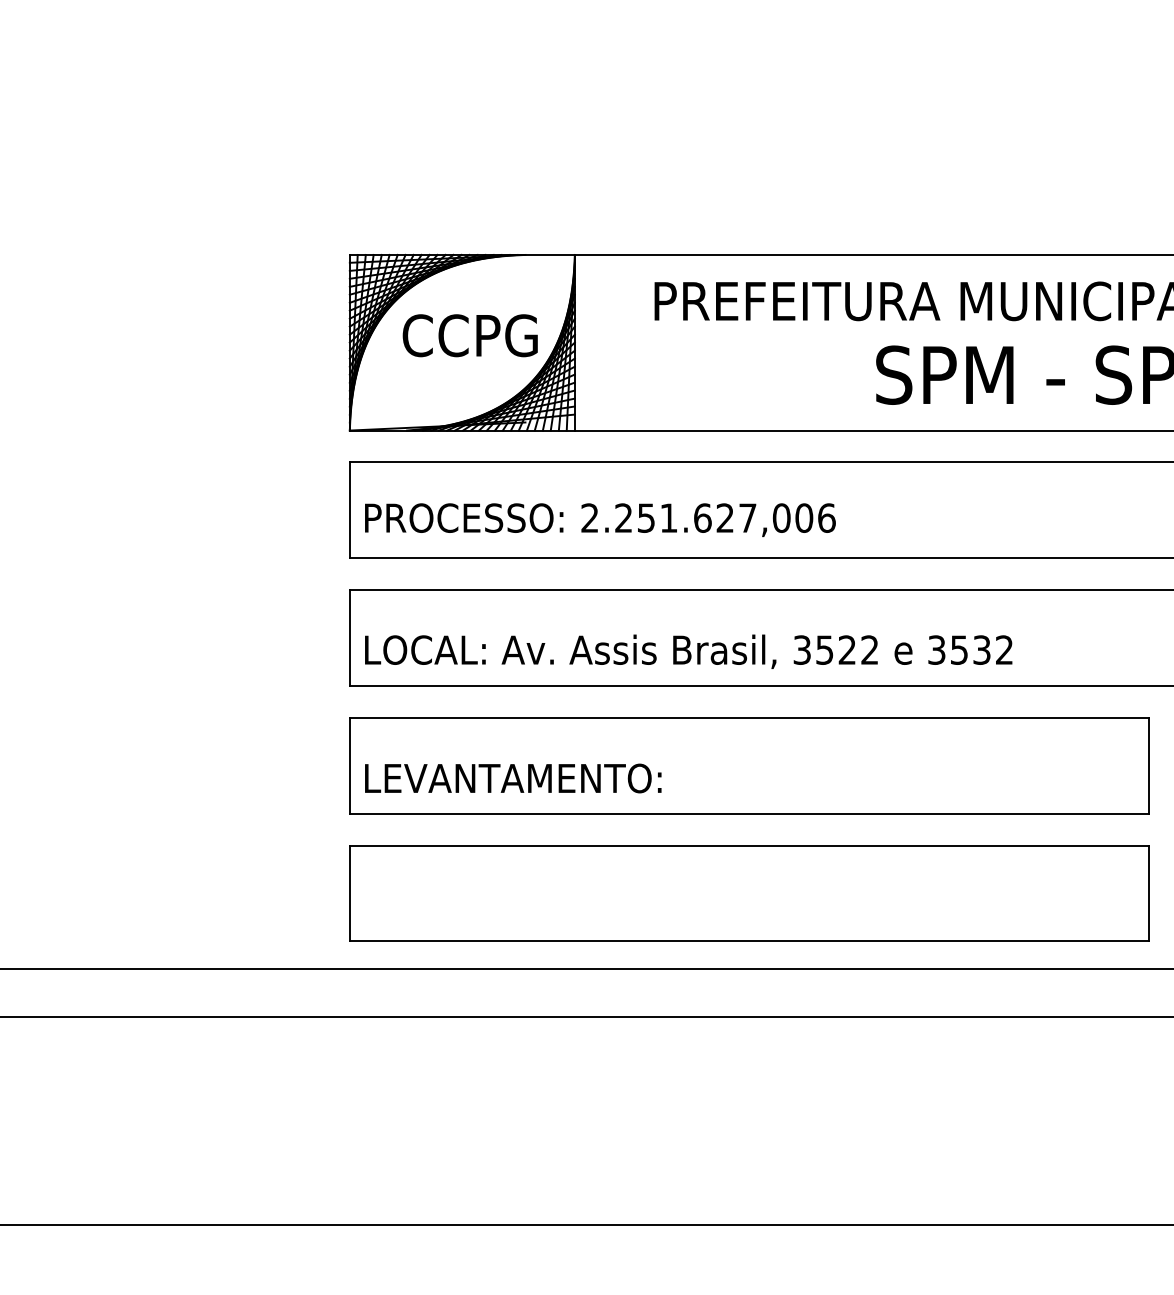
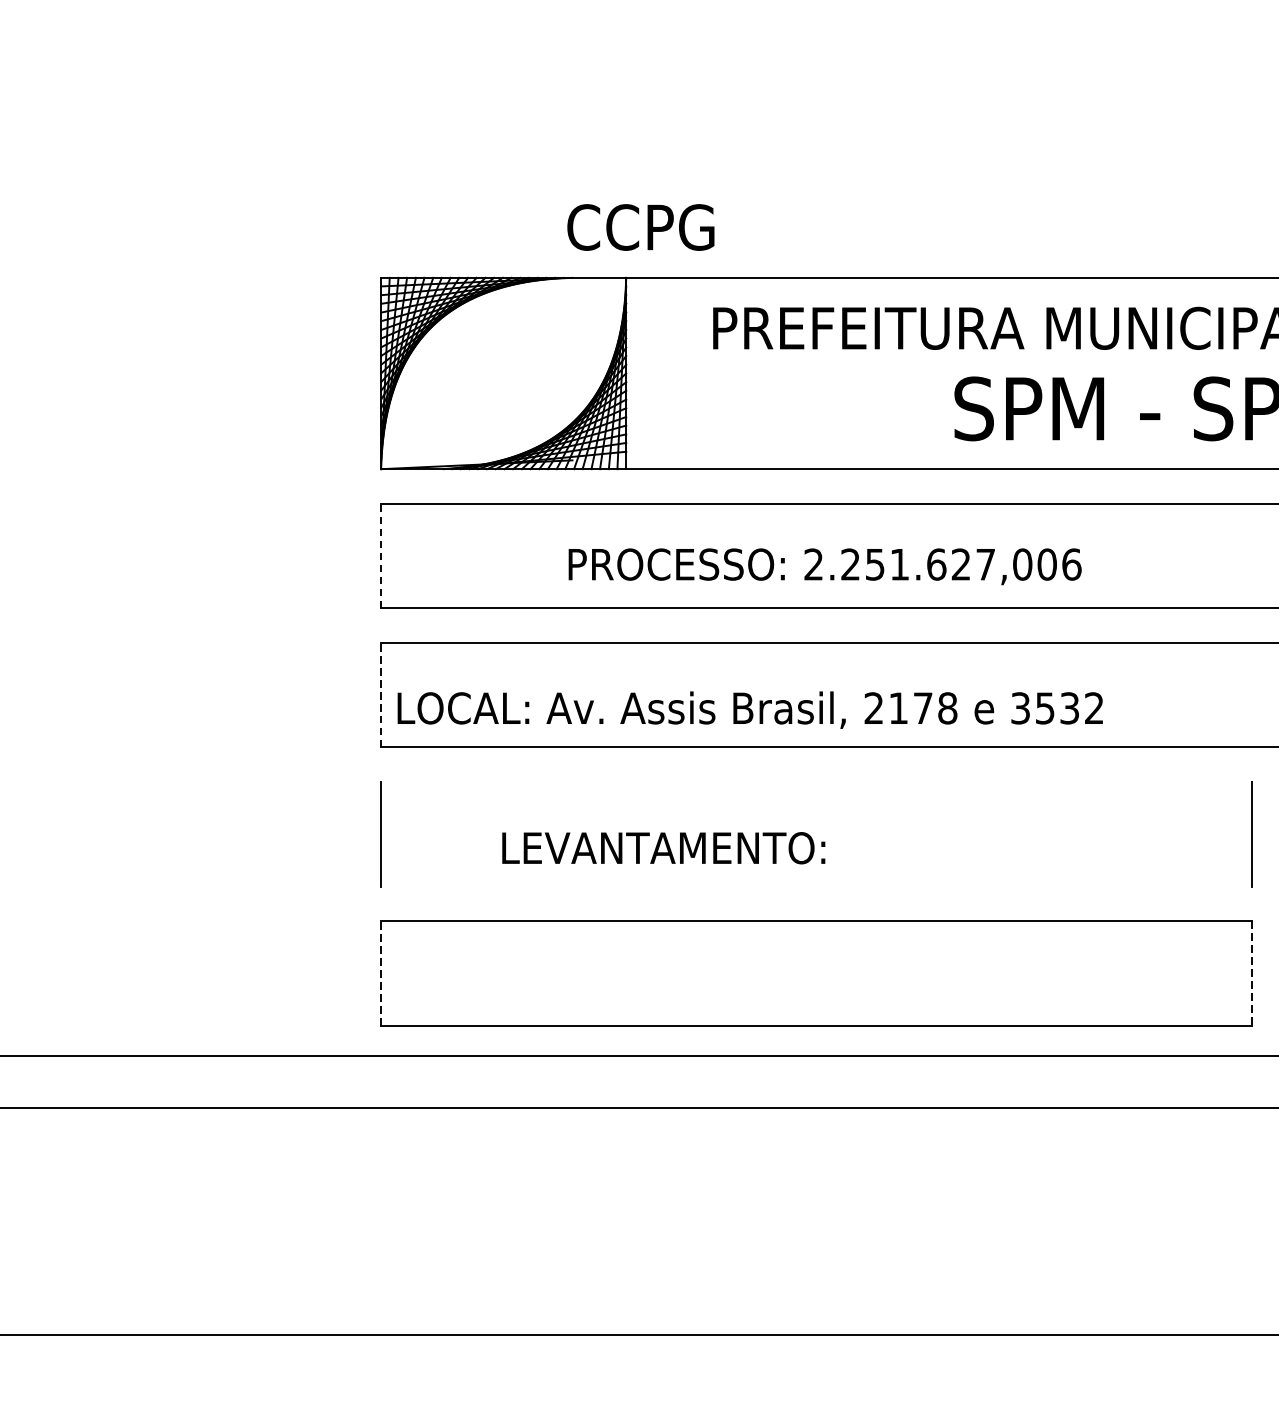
text: (469, 335) -> (640, 227), moved
line: (349, 510) -> (380, 556), solid -> dashed
text: (600, 519) -> (825, 566), moved
line: (349, 638) -> (380, 695), solid -> dashed
text: (835, 649) -> (910, 707), 3522 -> 2178
line: (749, 717) -> (816, 781), removed
text: (513, 778) -> (664, 848), moved
line: (749, 813) -> (816, 886), removed
line: (349, 893) -> (380, 973), solid -> dashed
line: (1149, 893) -> (1252, 973), solid -> dashed

